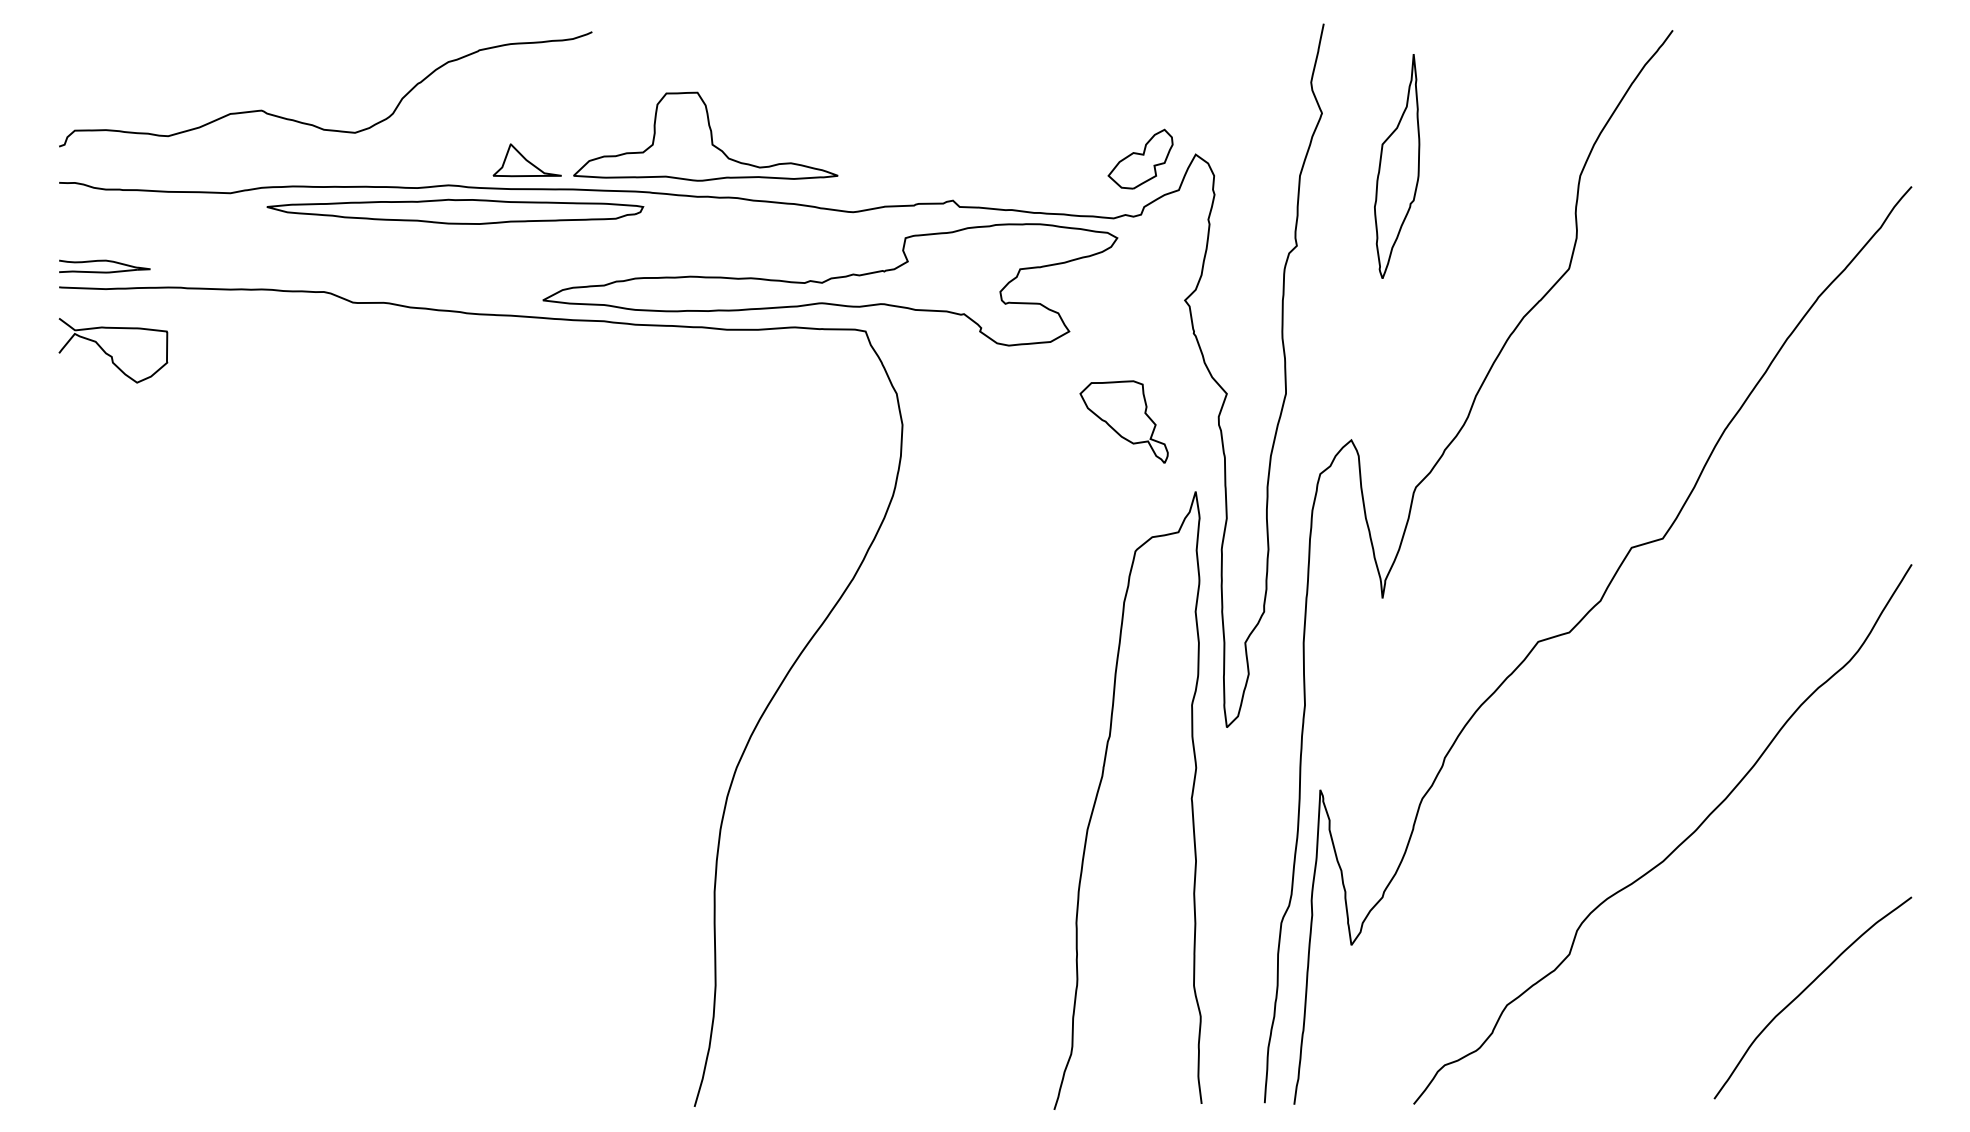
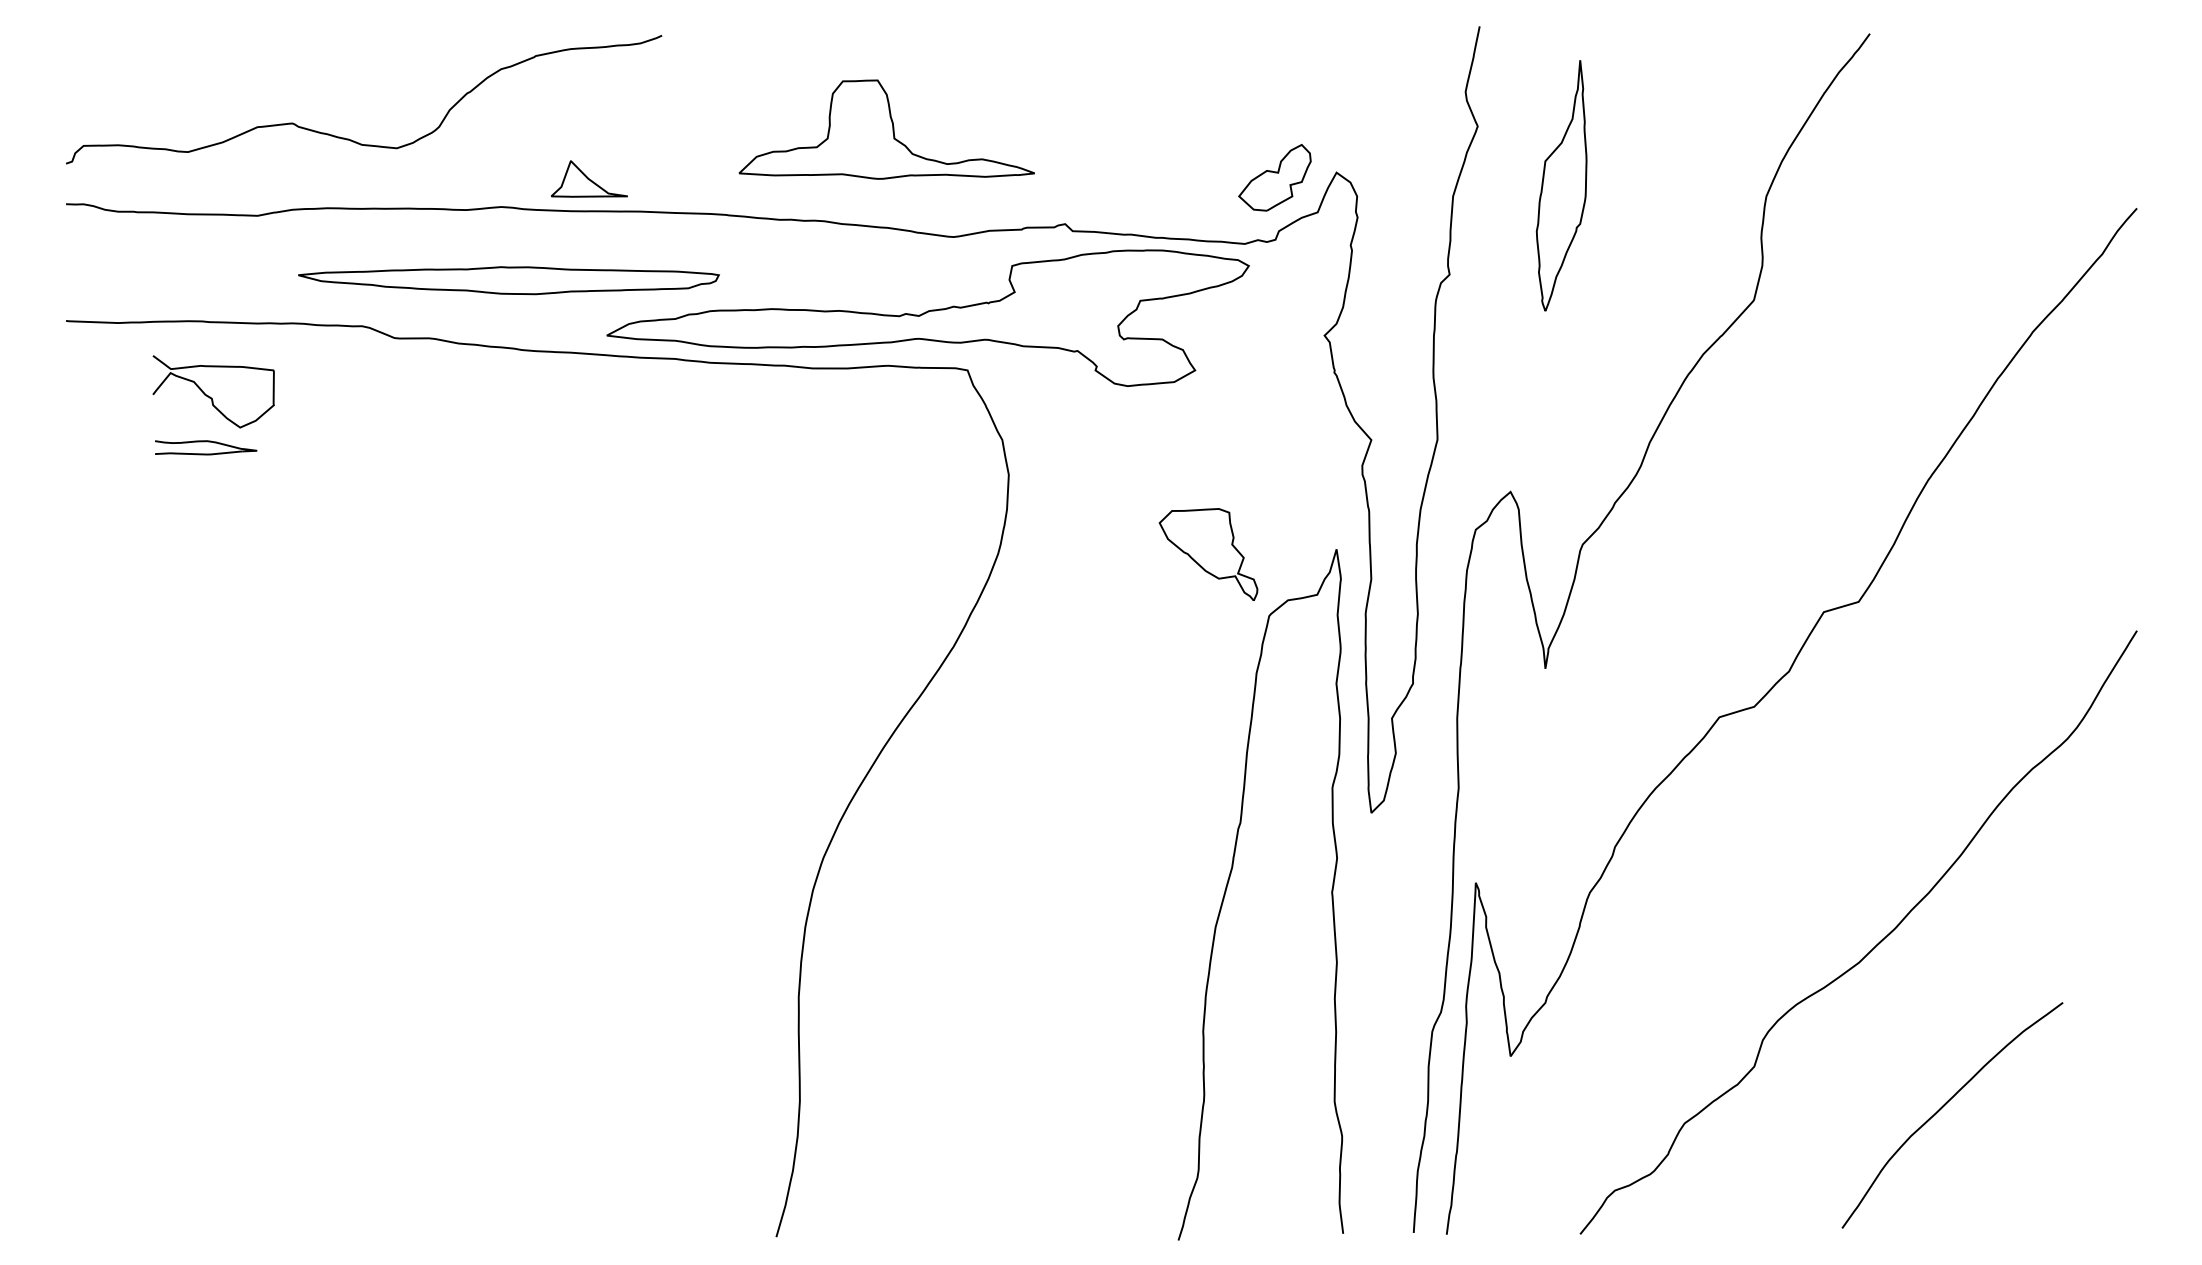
part: (705, 136) -> (886, 129), moved
part: (454, 211) -> (508, 280), moved
part: (105, 266) -> (206, 447), moved
curve: (110, 354) -> (210, 396), moved
part: (1124, 421) -> (1208, 554), moved
curve: (1805, 990) -> (1944, 1106), moved

